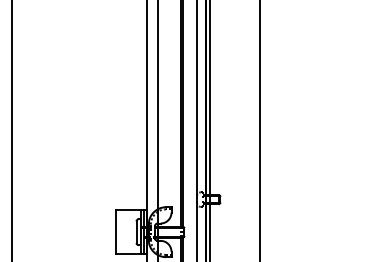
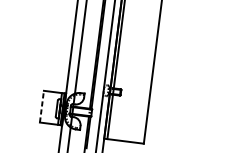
line: (116, 232) -> (42, 106), solid -> dashed

